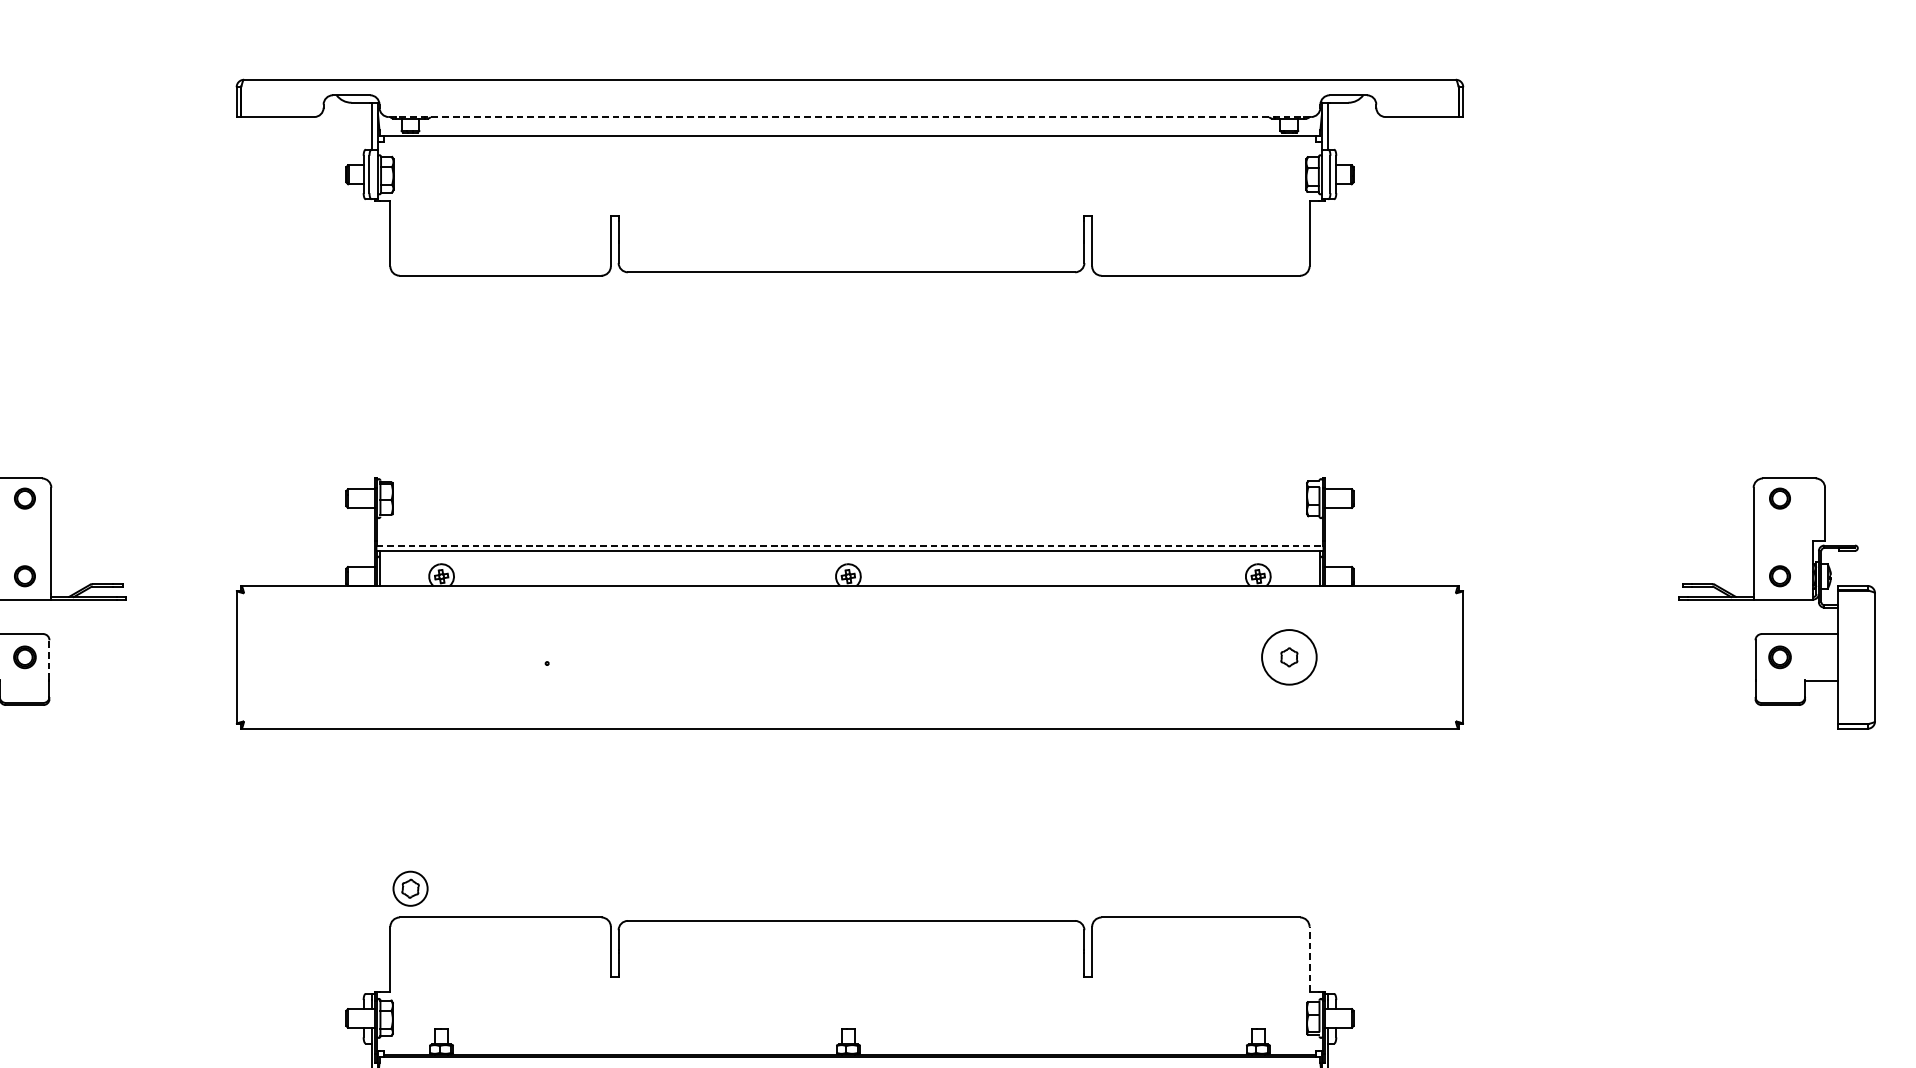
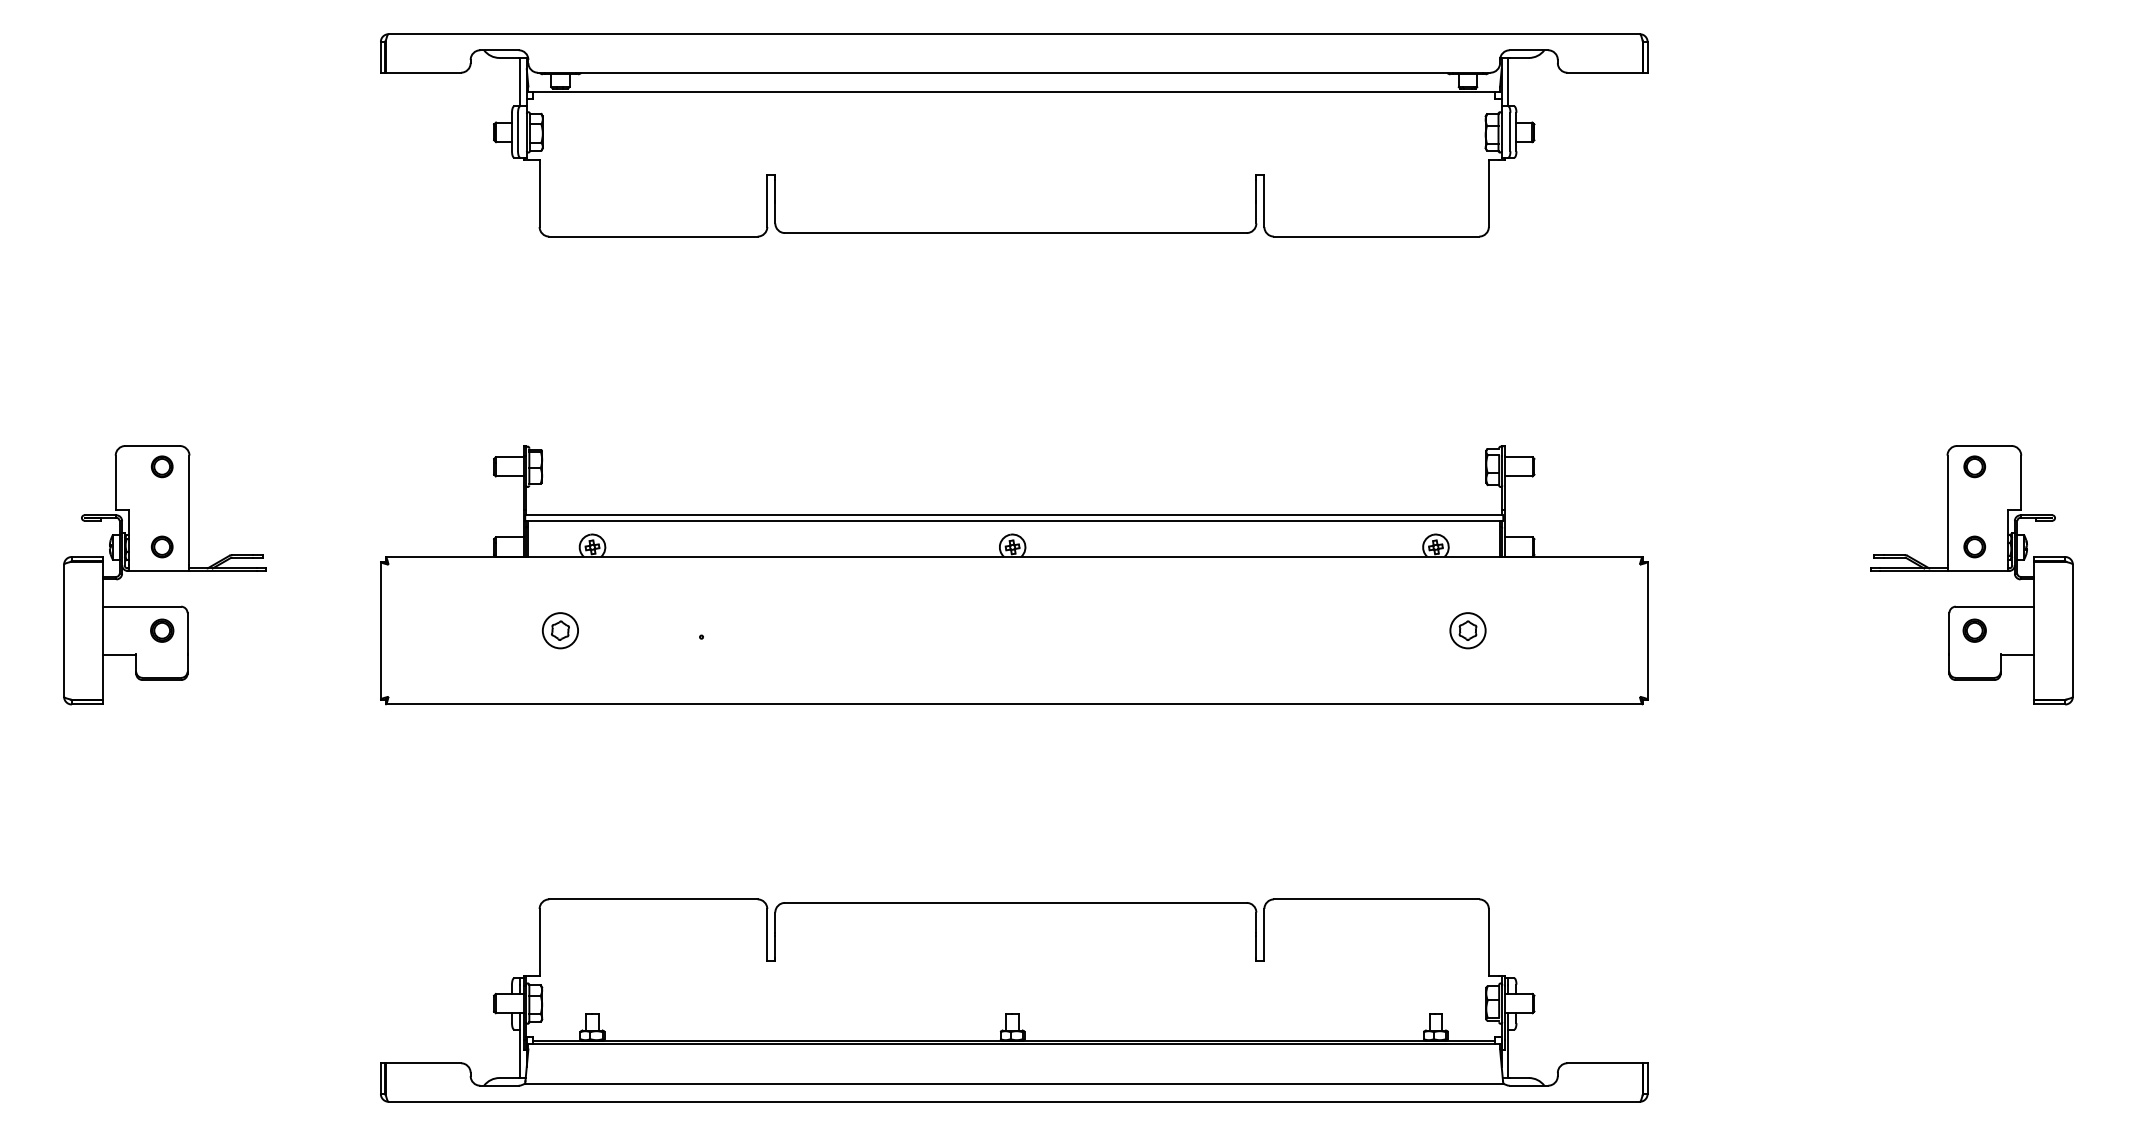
line: (850, 116) -> (1014, 72), dashed -> solid
line: (850, 545) -> (1014, 515), dashed -> solid
circle: (1288, 657) -> (1467, 630), size x0.62
line: (49, 660) -> (187, 633), dashed -> solid
part: (410, 888) -> (560, 630), moved
line: (1309, 959) -> (1488, 942), dashed -> solid

